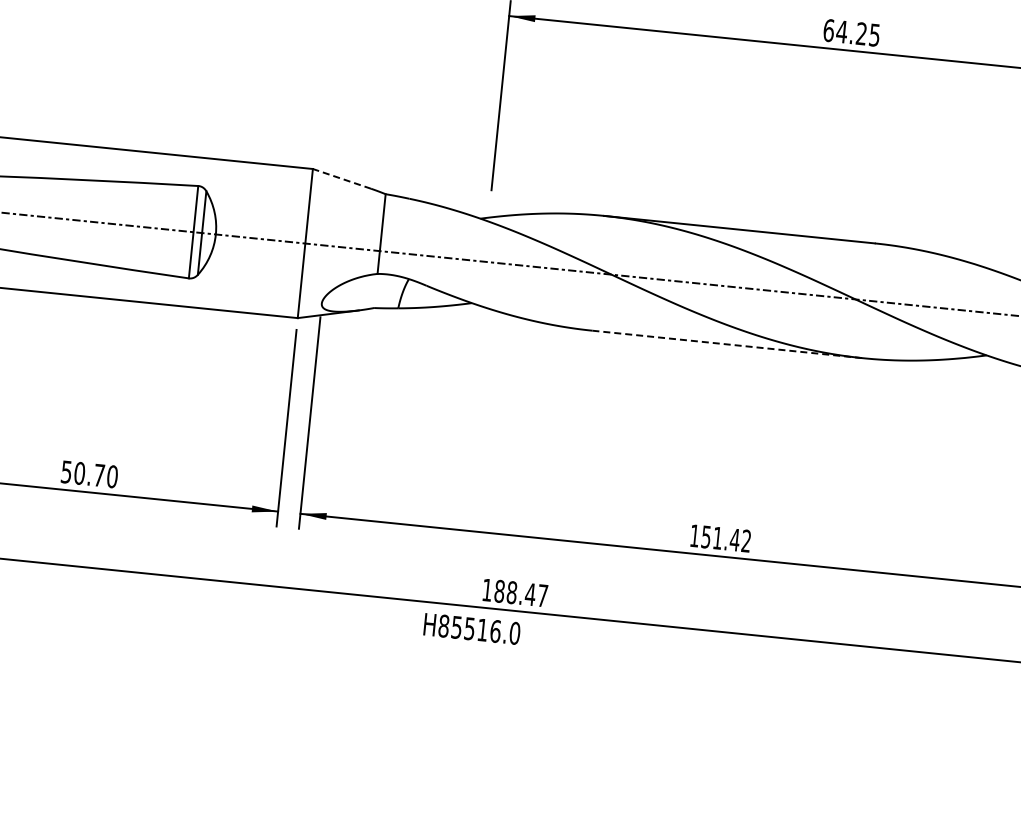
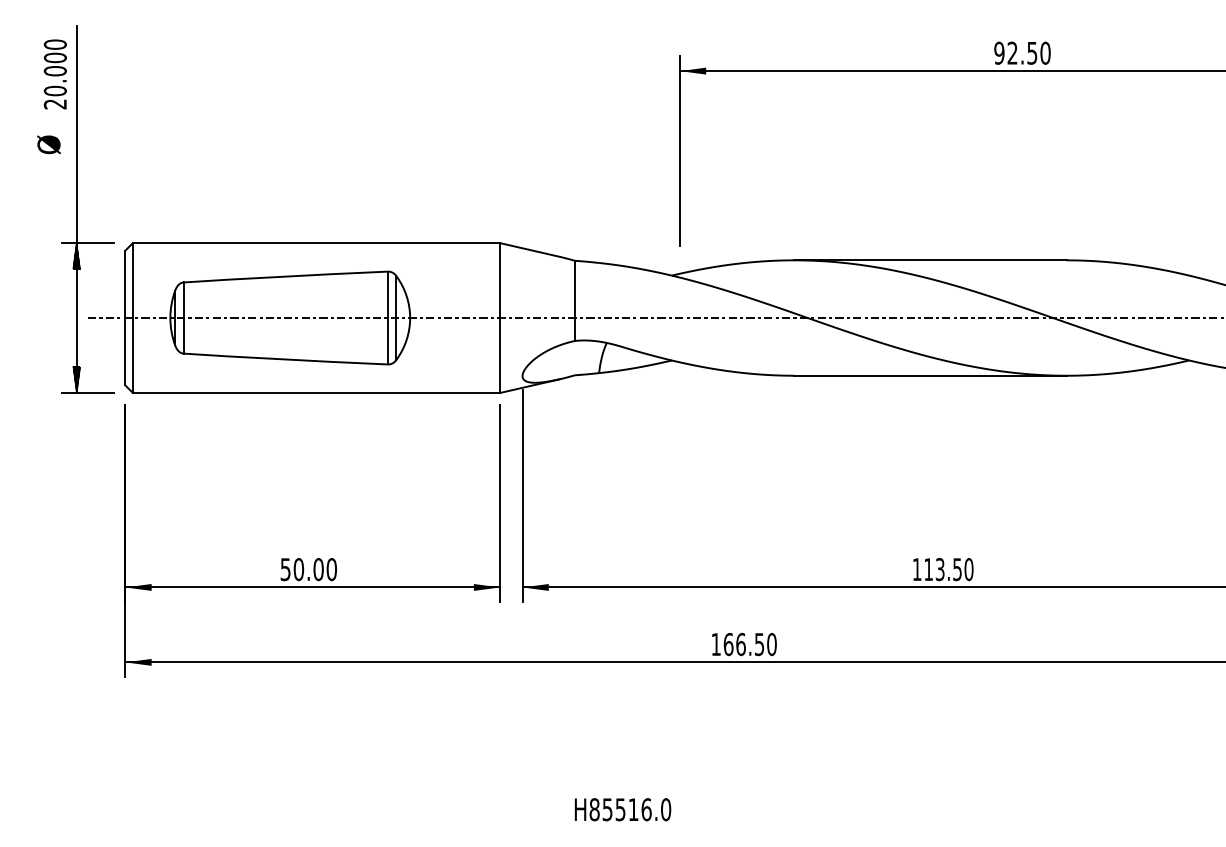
text: (851, 32) -> (1022, 52), 64.25 -> 92.50
line: (342, 179) -> (530, 250), dashed -> solid
line: (728, 344) -> (931, 375), dashed -> solid
text: (99, 475) -> (318, 569), 50.70 -> 50.00
text: (726, 539) -> (948, 569), 151.42 -> 113.50
text: (520, 593) -> (749, 644), 188.47 -> 166.50
text: (472, 628) -> (623, 809), moved

